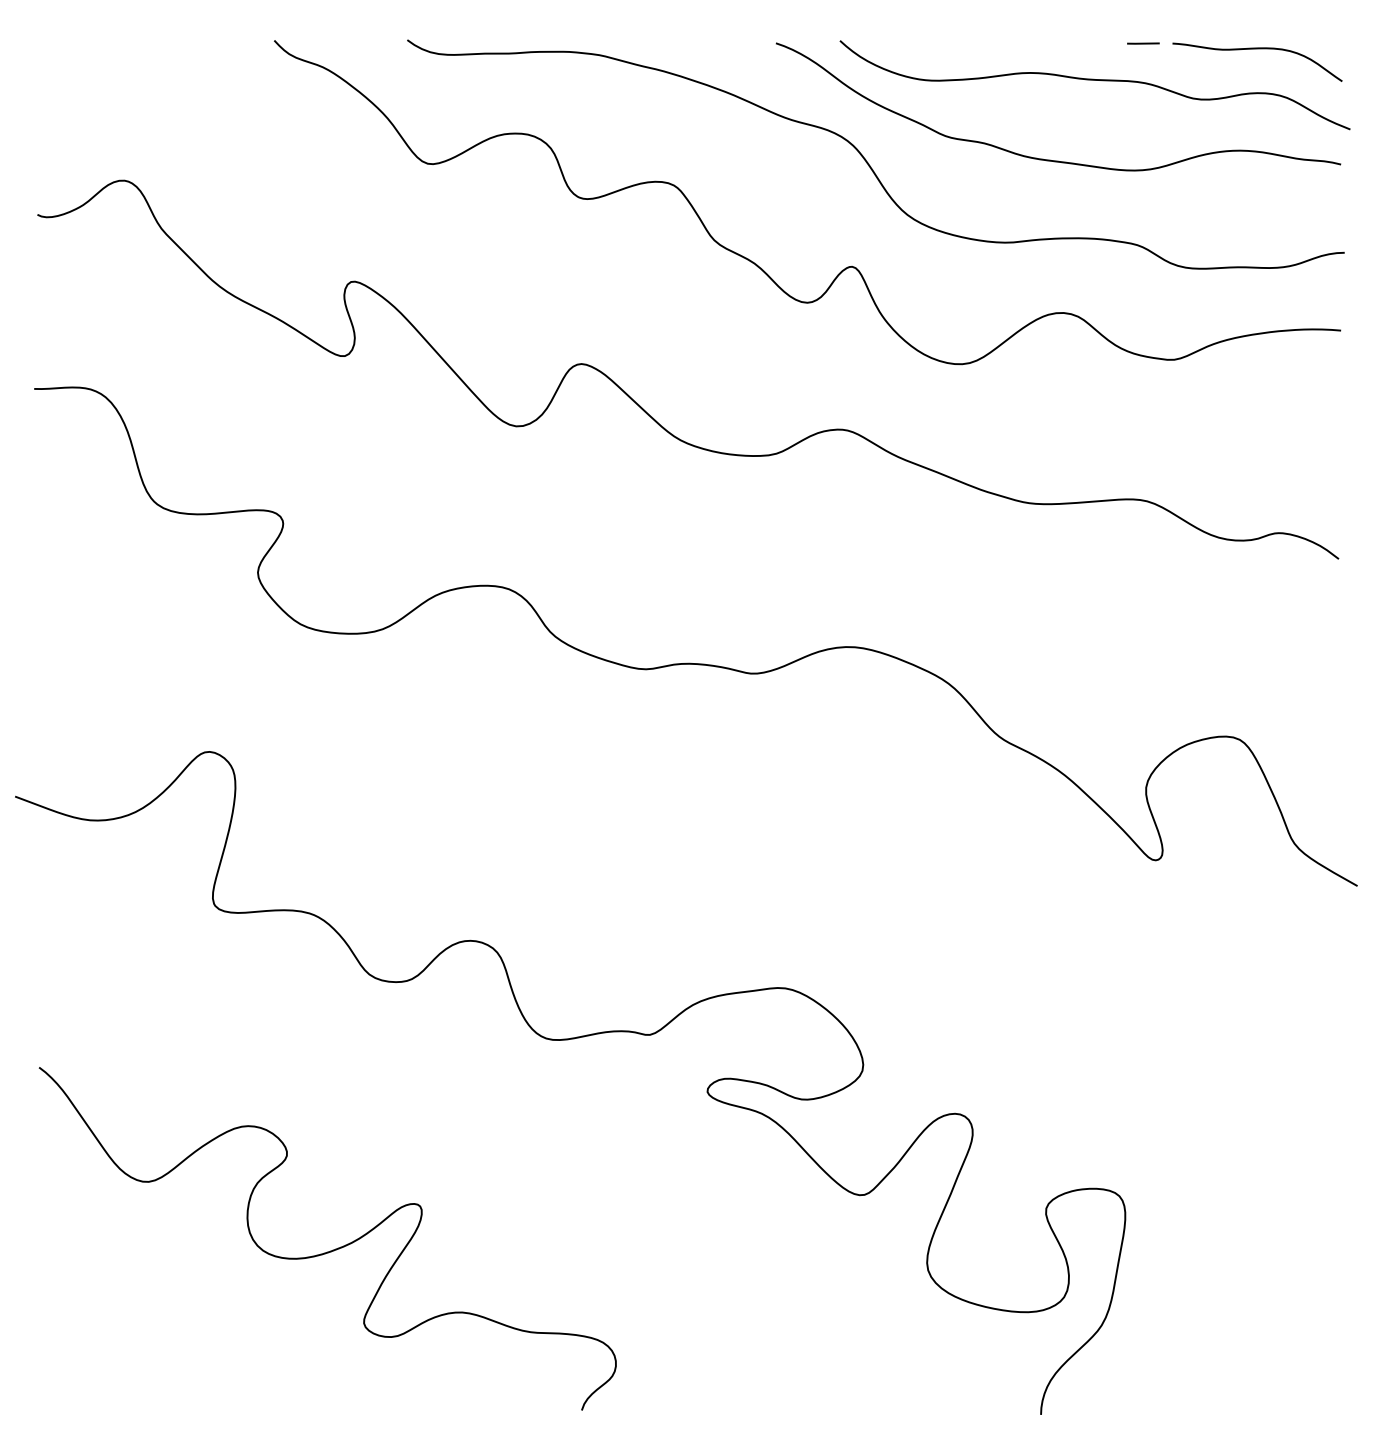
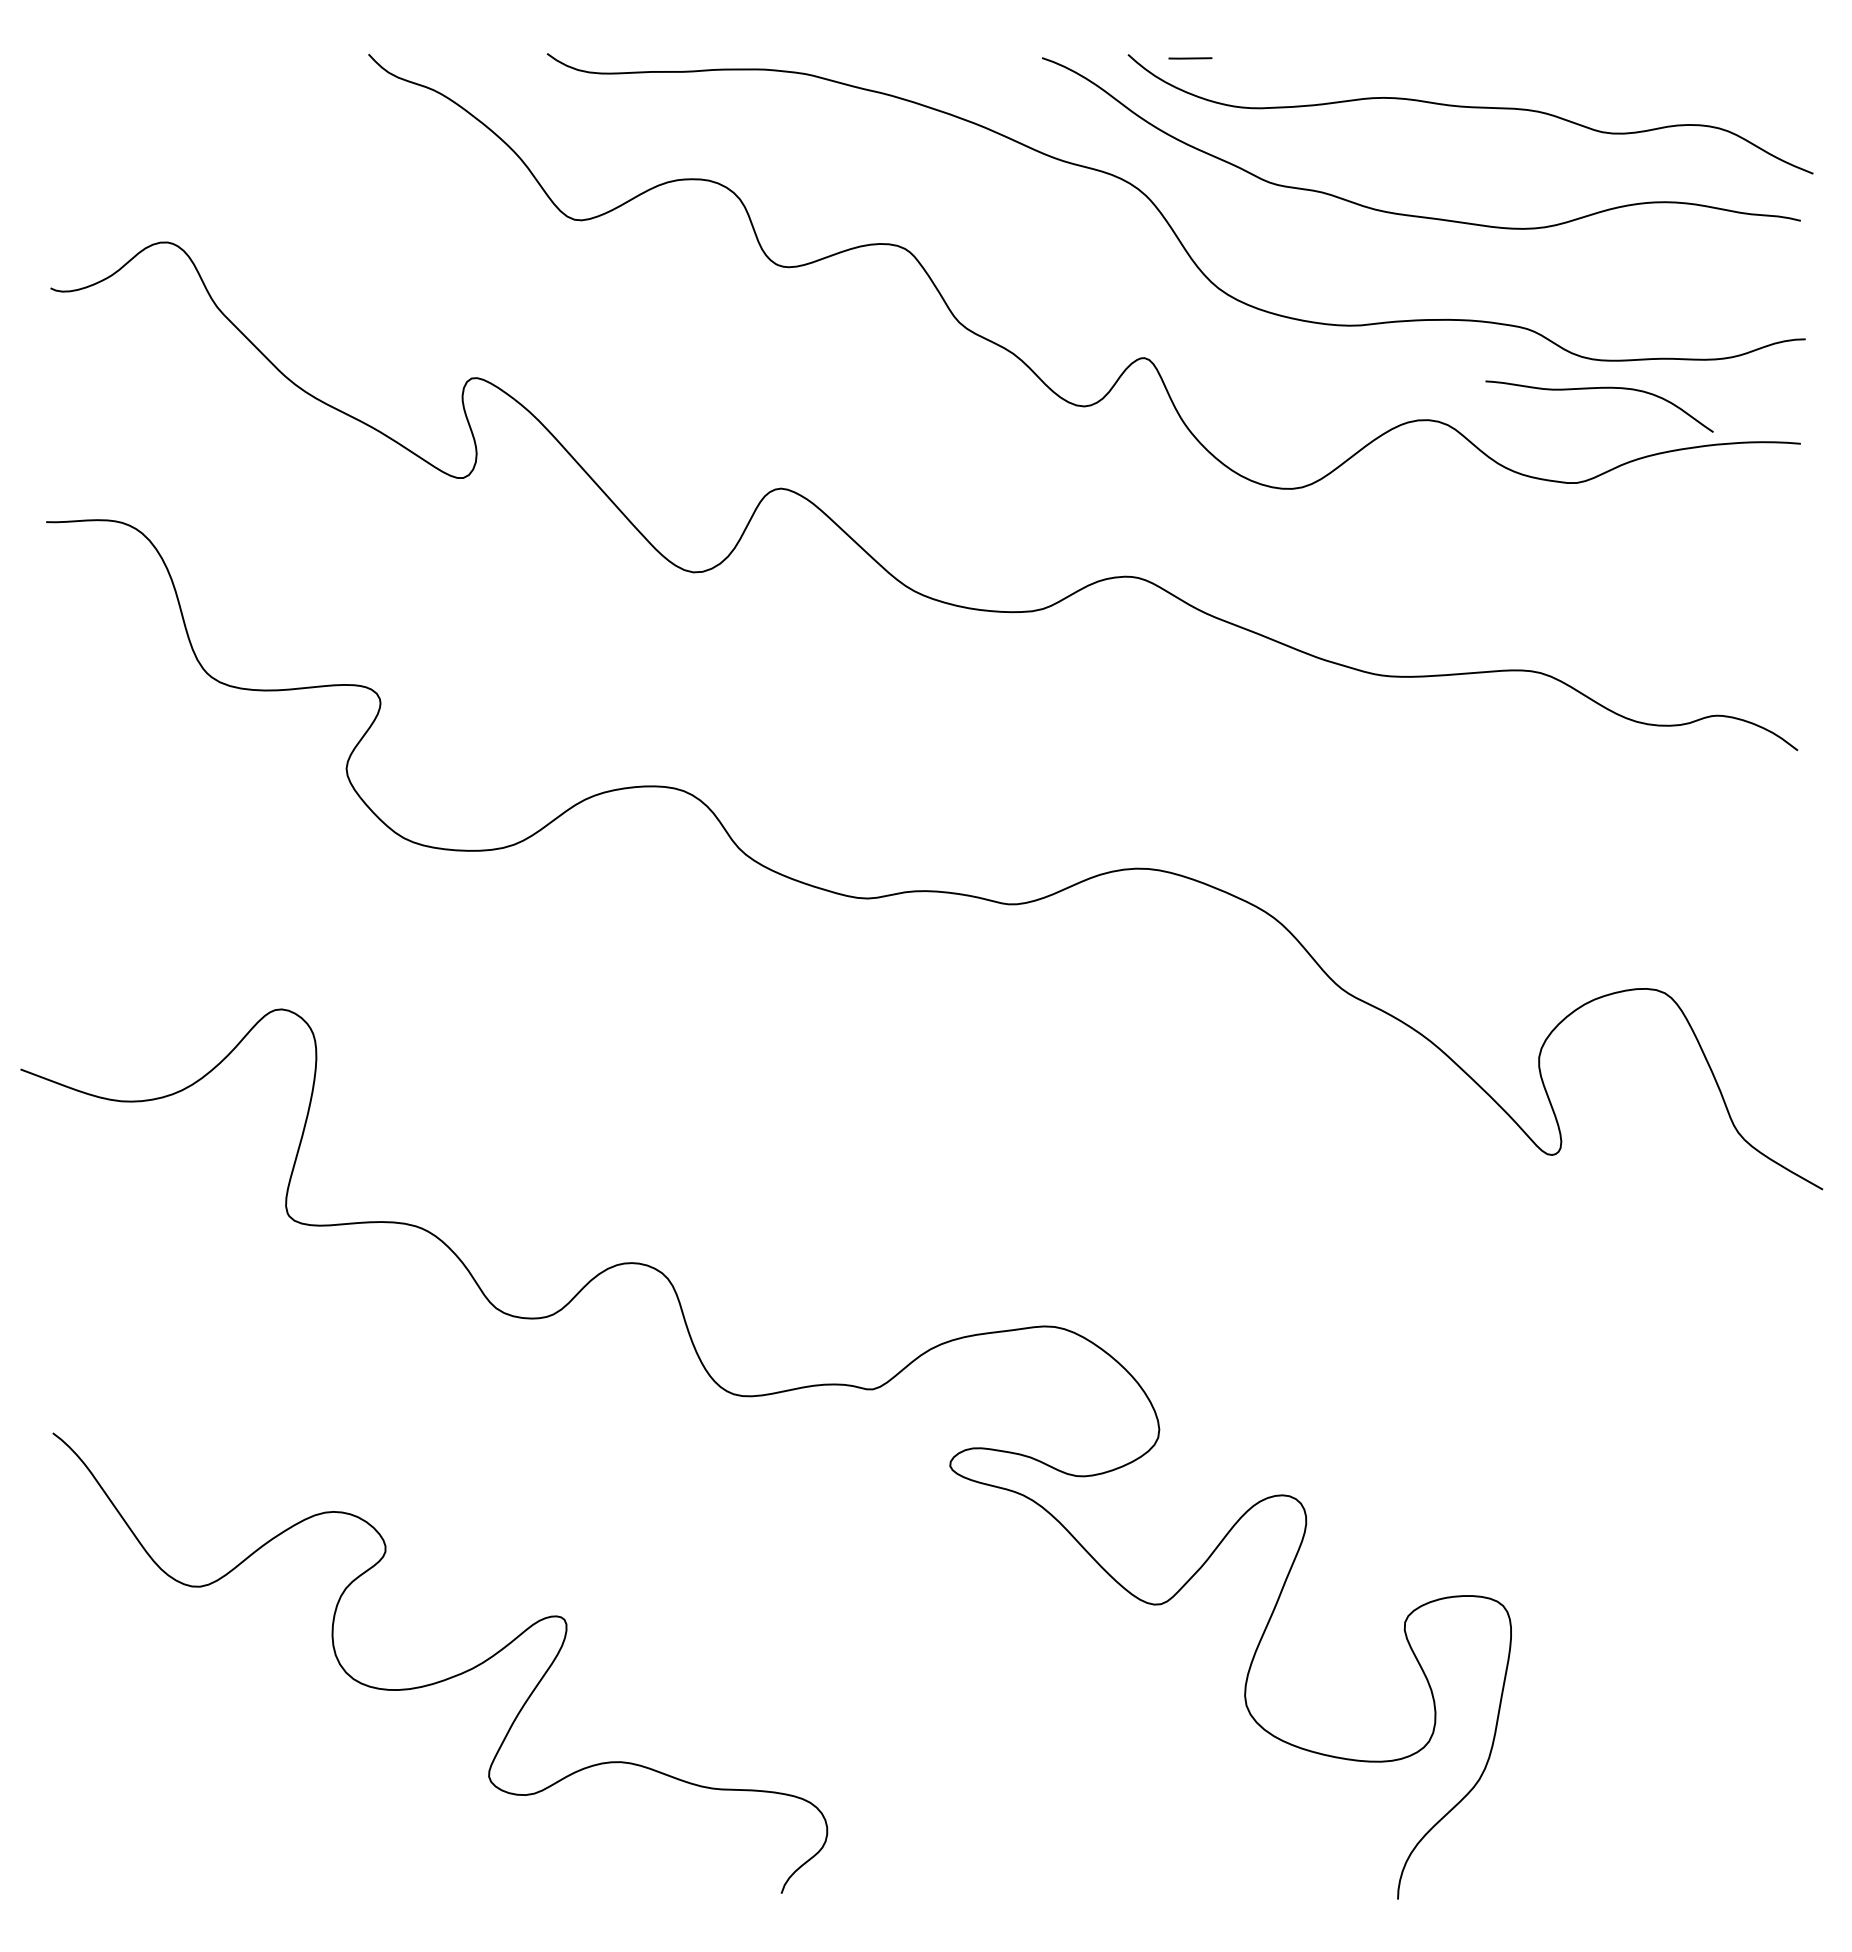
line: (1143, 43) -> (1190, 58), moved
curve: (1257, 48) -> (1599, 388), moved

